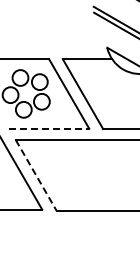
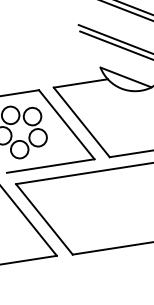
line: (49, 128) -> (50, 165), dashed -> solid
line: (36, 175) -> (44, 219), dashed -> solid

